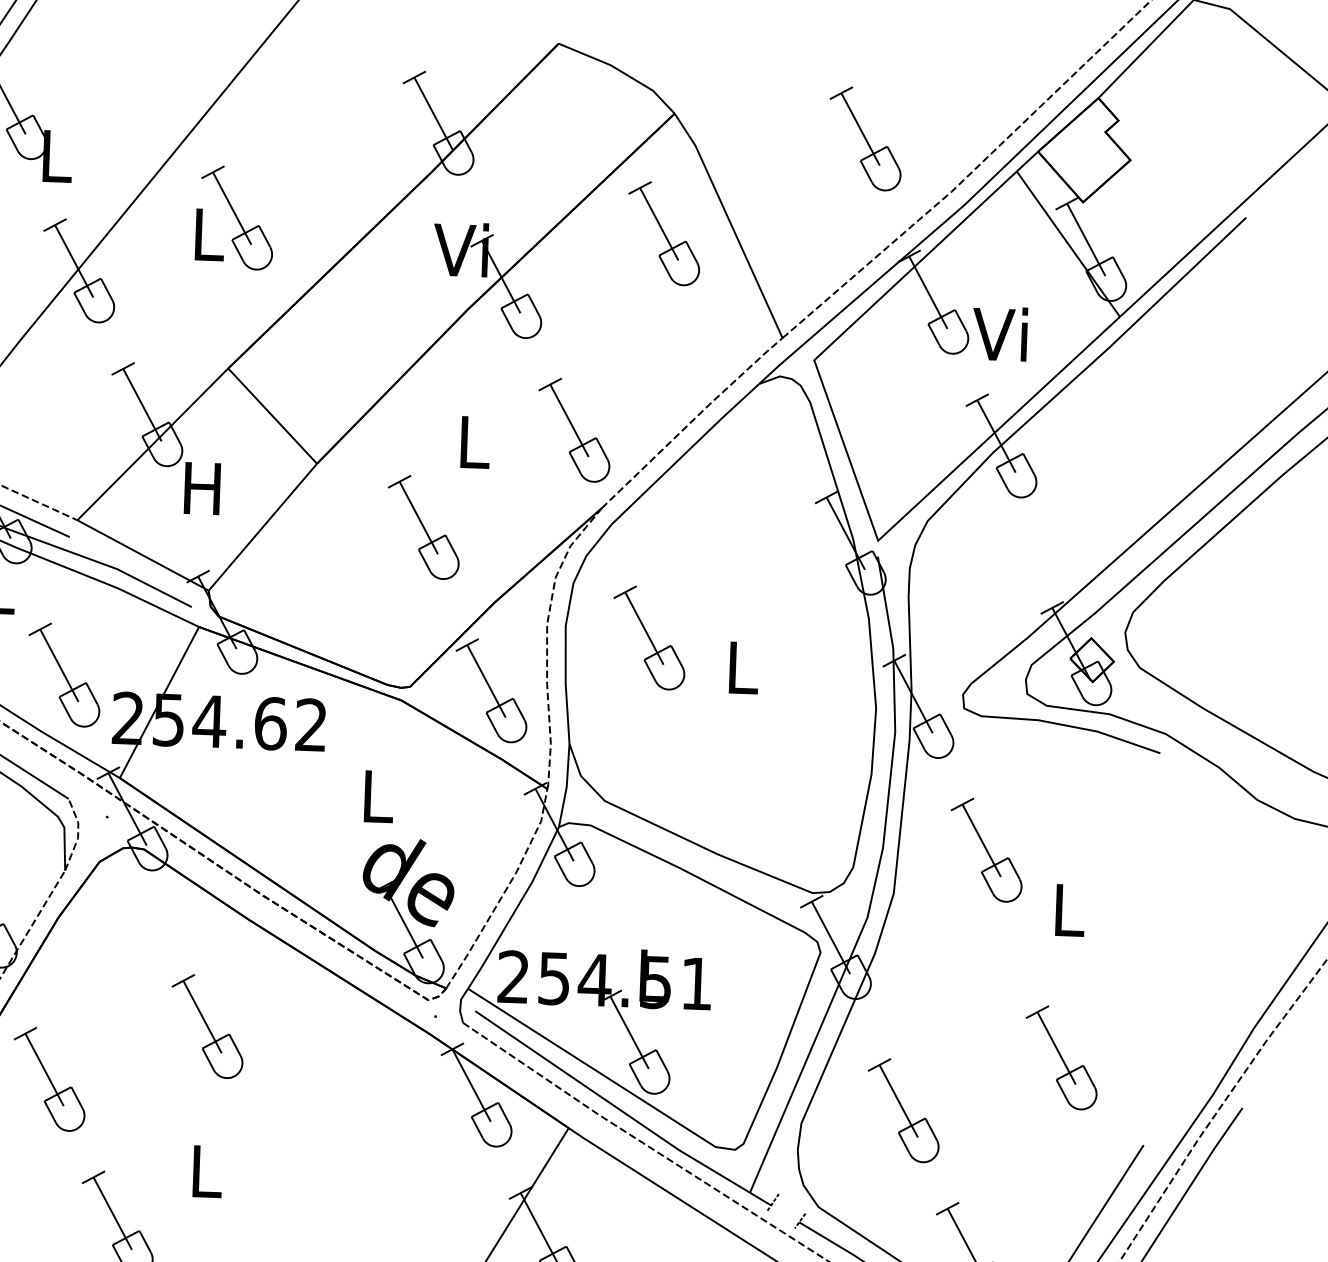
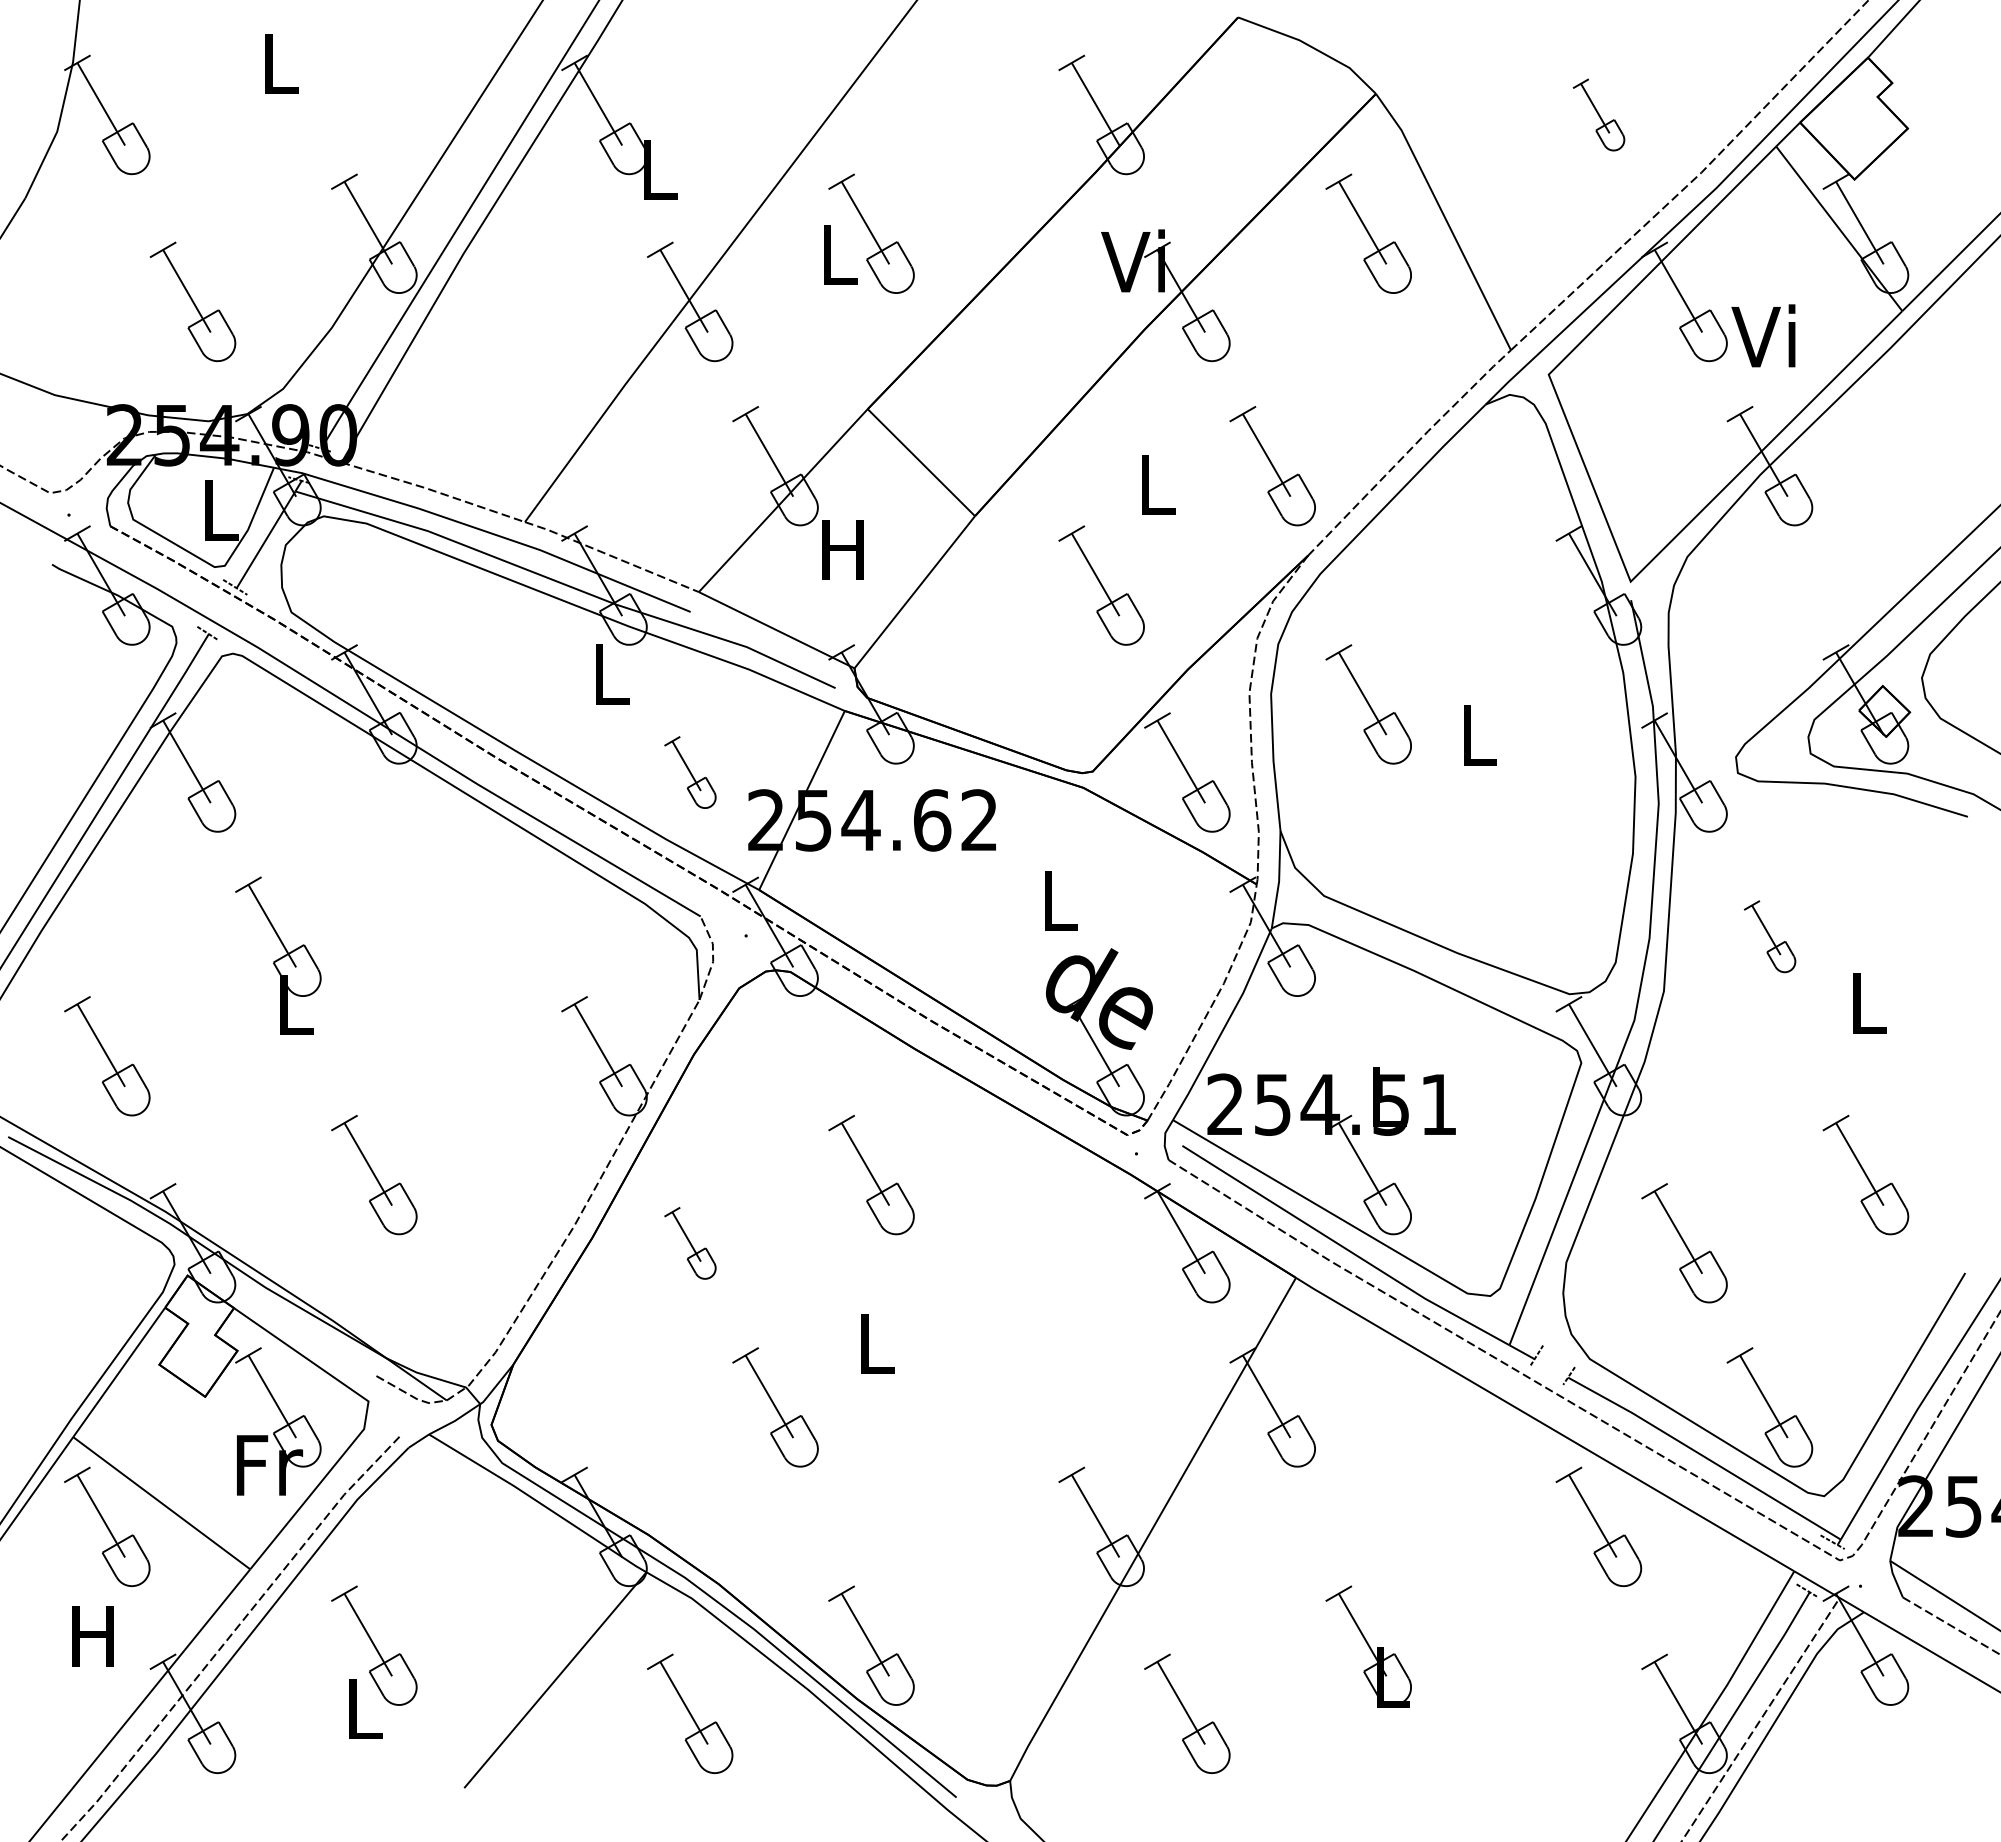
part: (865, 138) -> (1598, 114), size x0.6
part: (64, 674) -> (690, 772), size x0.6
part: (986, 849) -> (1769, 936), size x0.6
part: (49, 1079) -> (690, 1243), size x0.6

